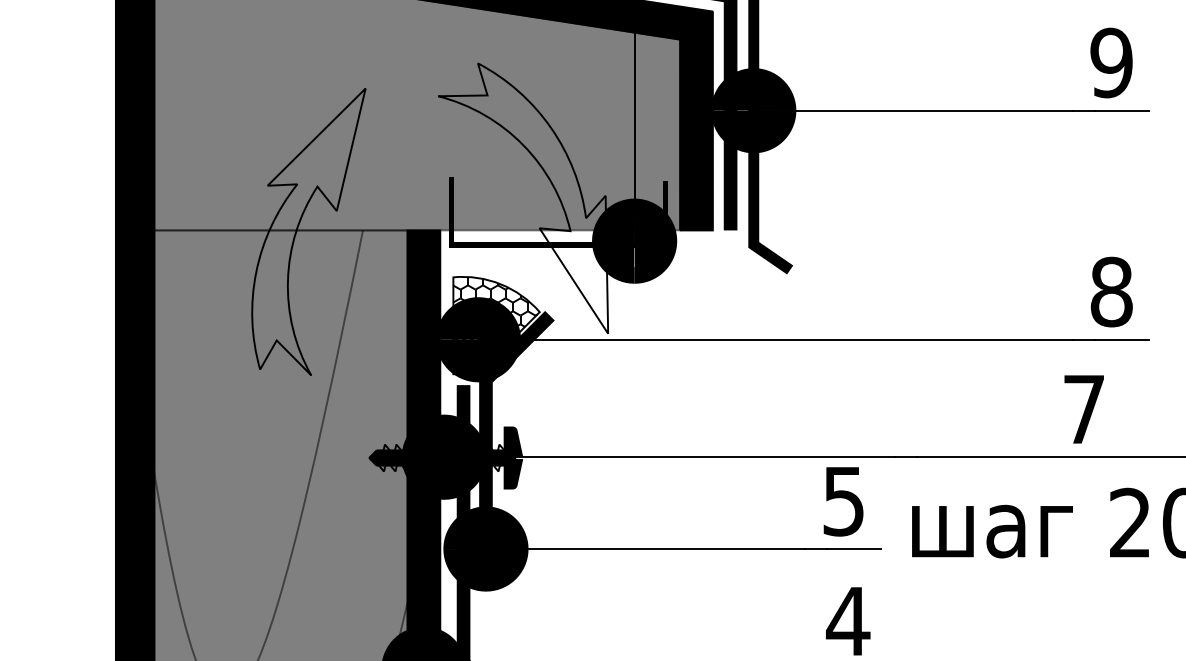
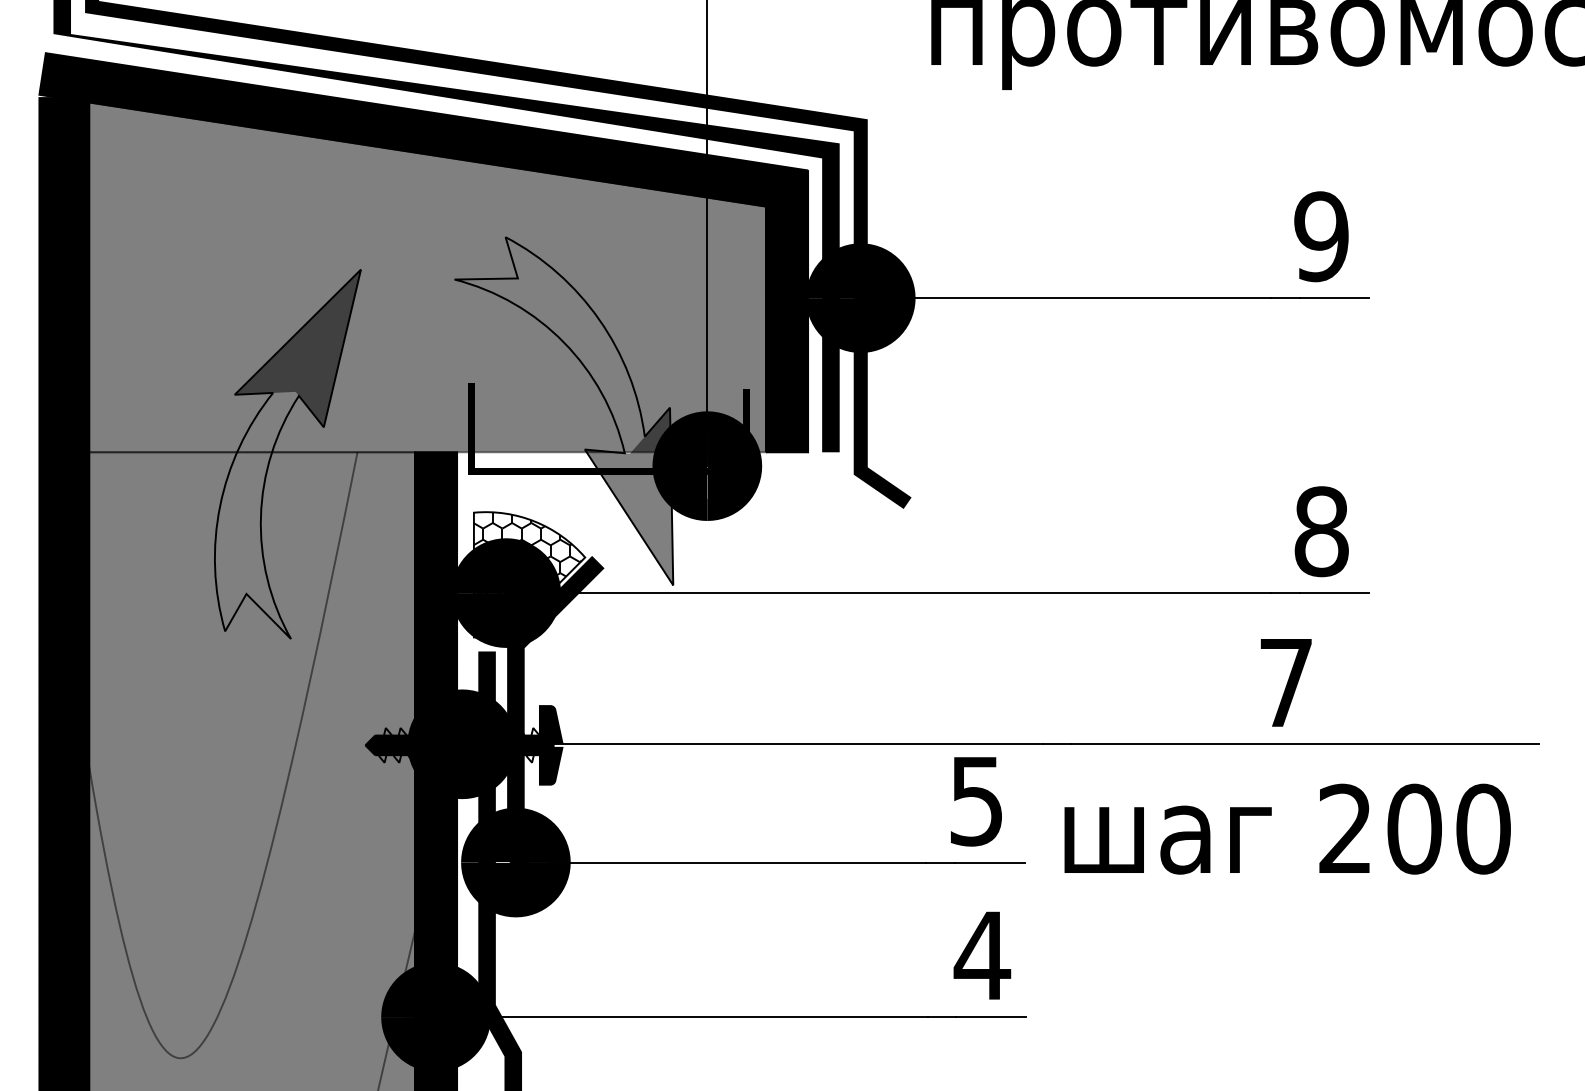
fill: (316, 149) -> (297, 348), added
fill: (573, 264) -> (628, 496), added

